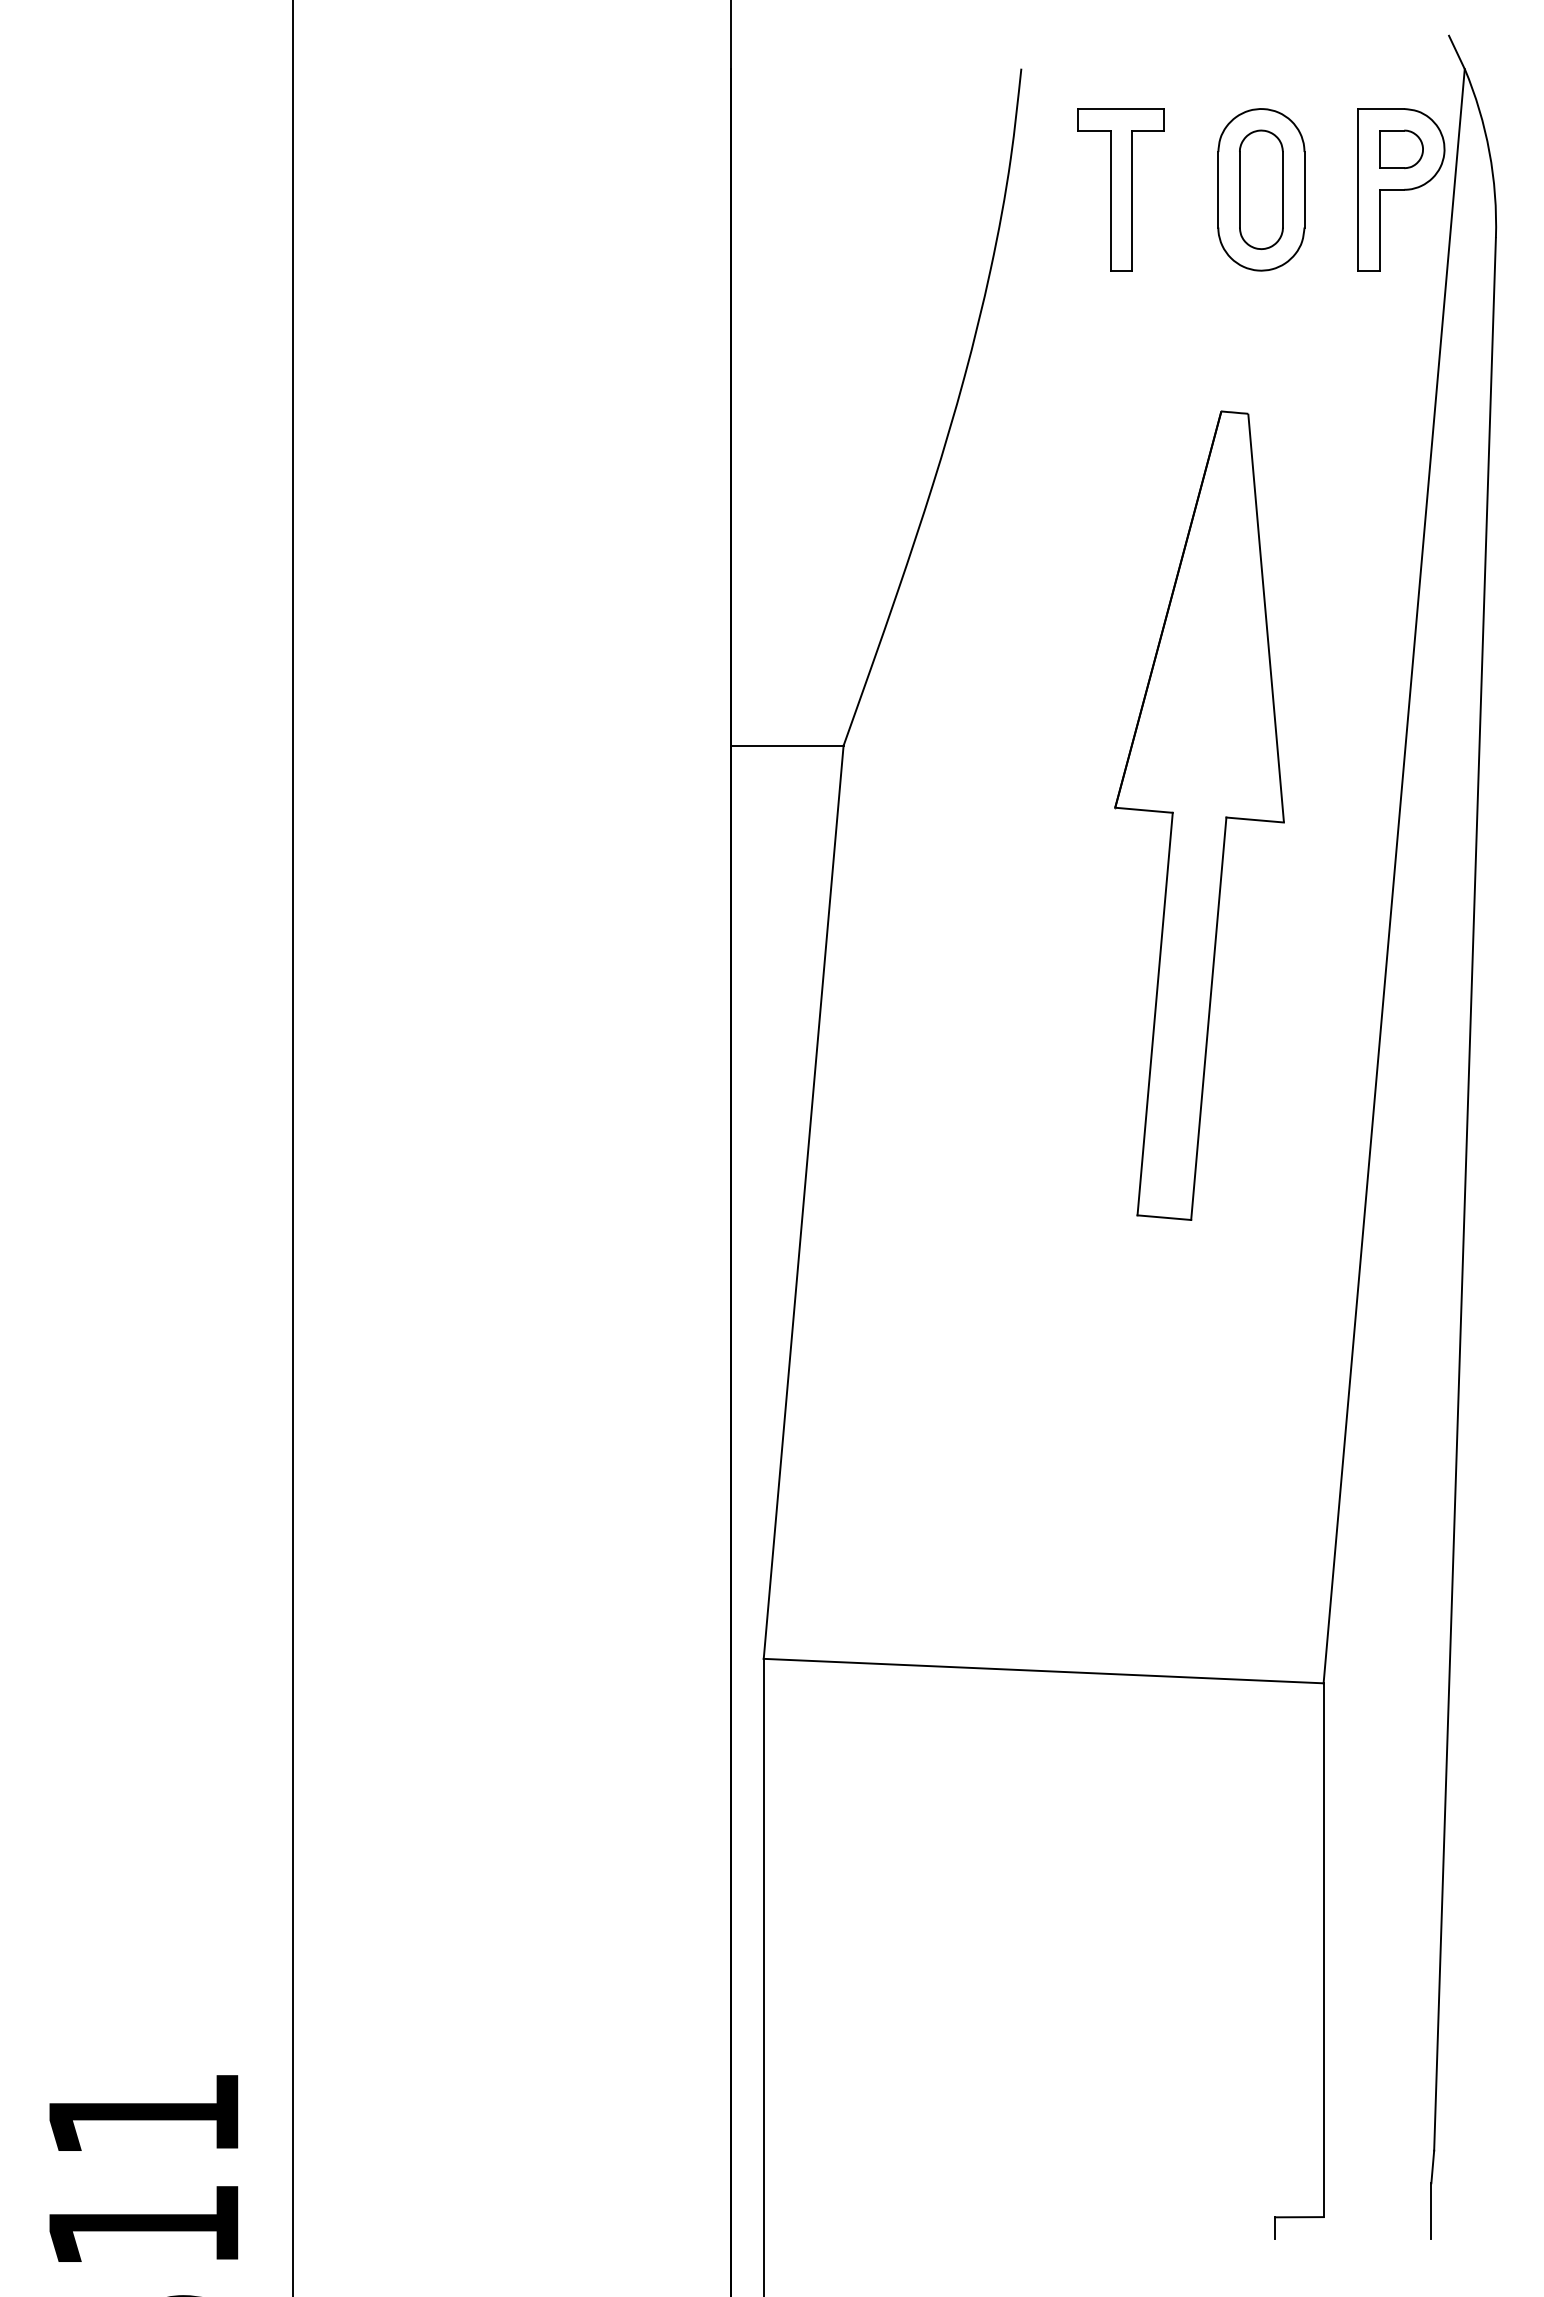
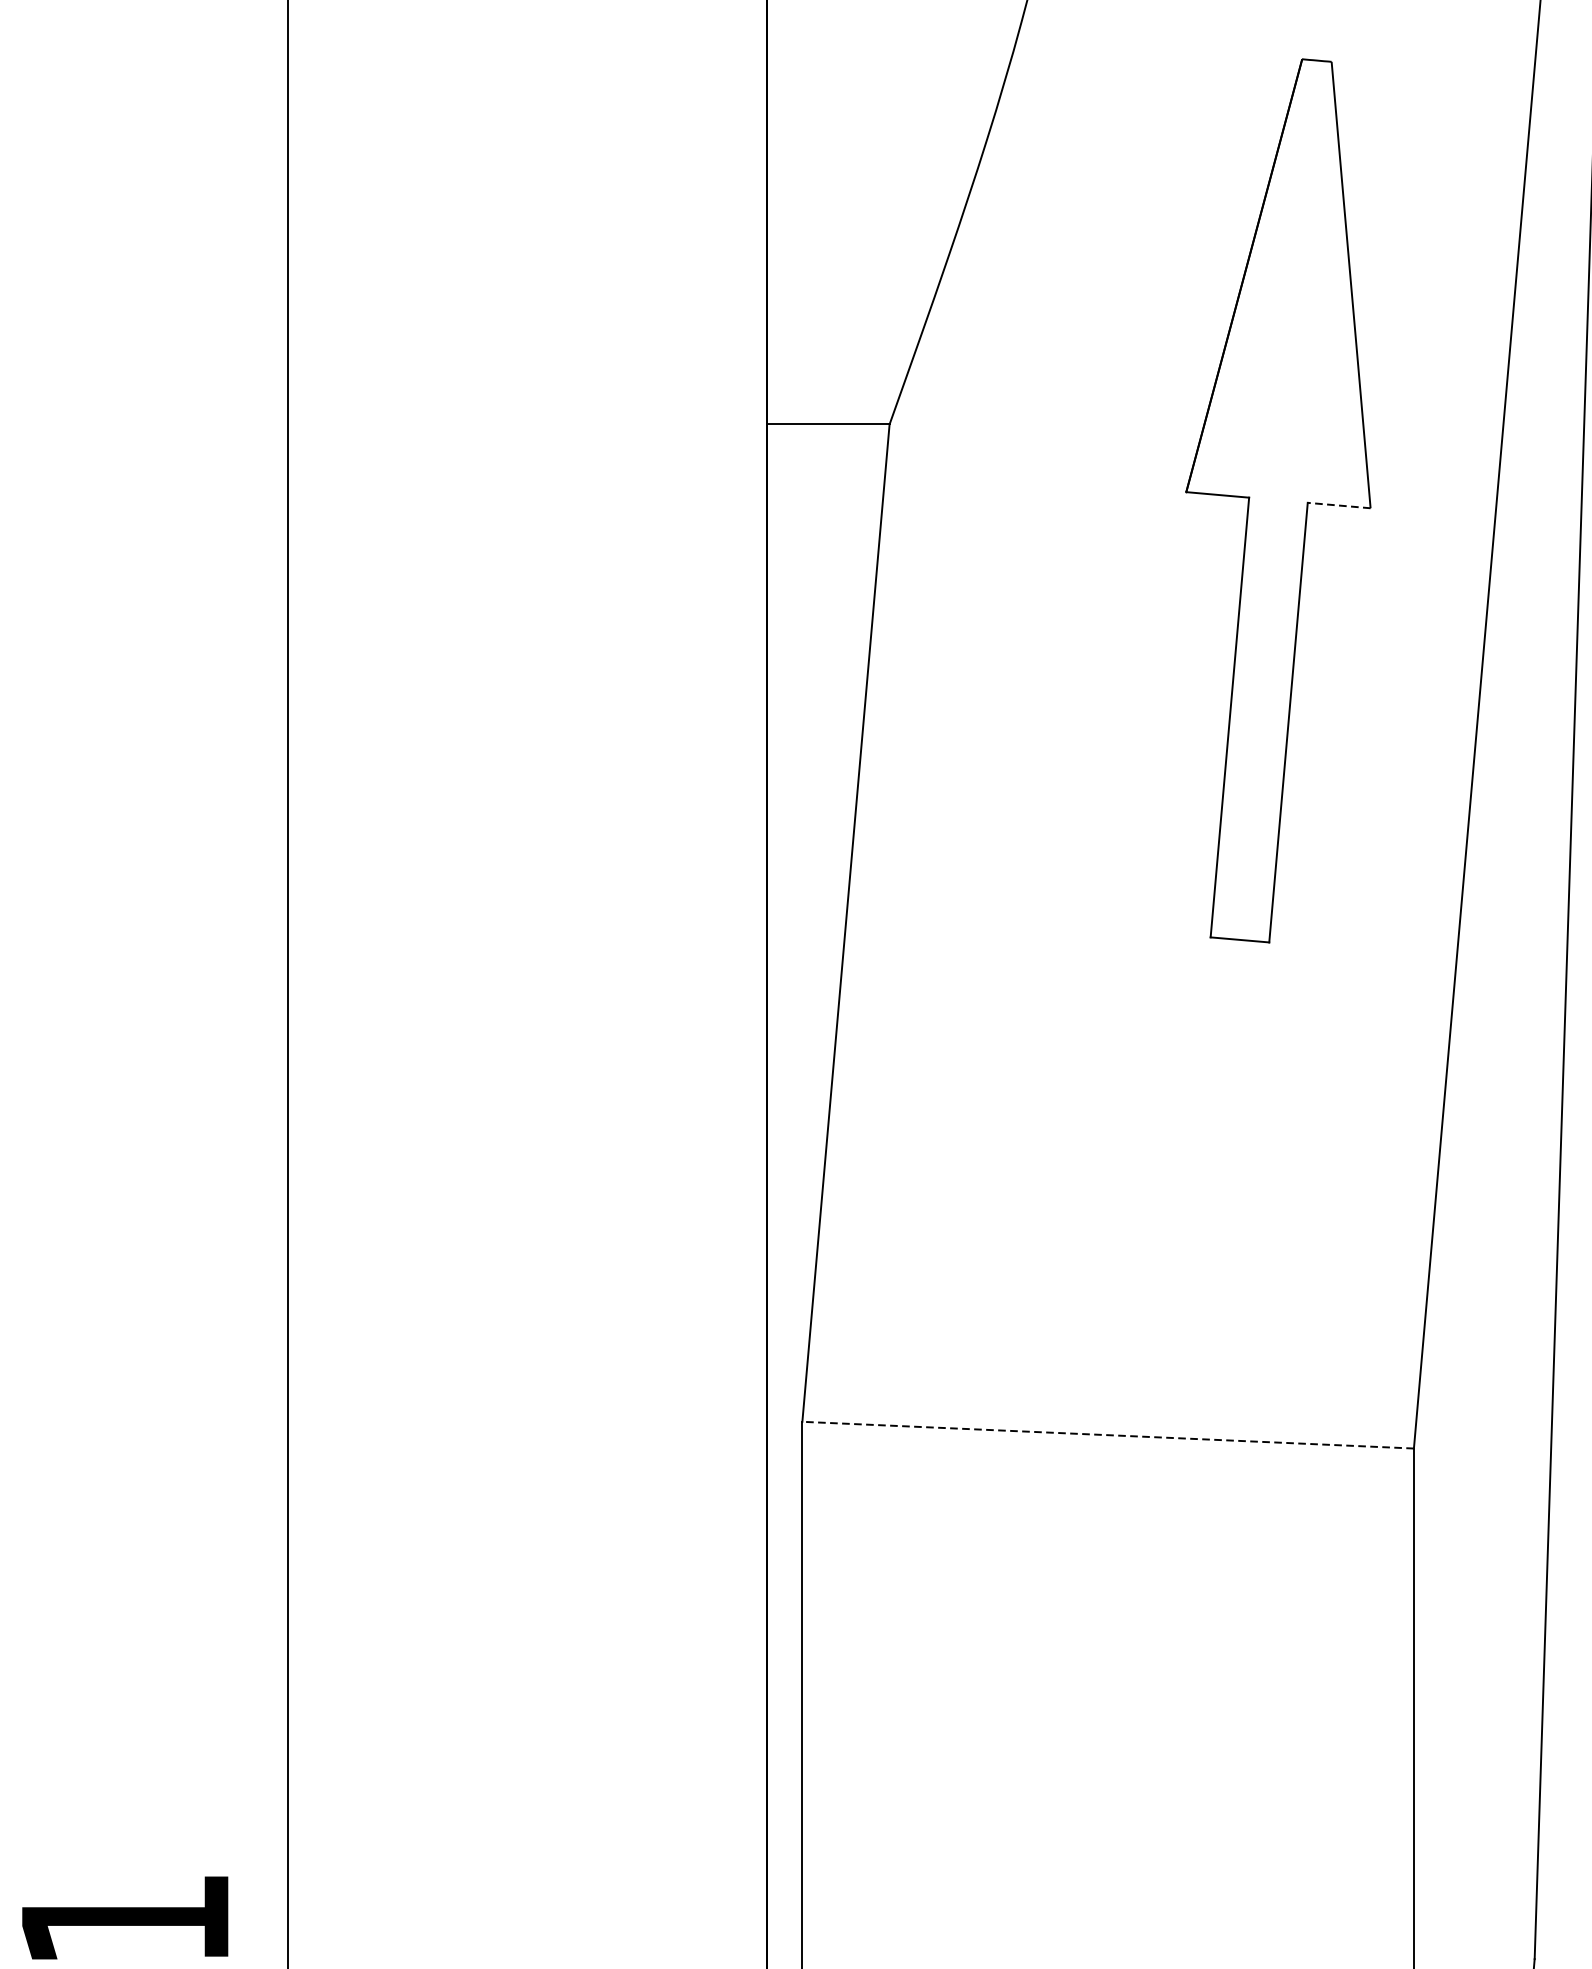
line: (1255, 820) -> (1339, 506), solid -> dashed
line: (1043, 1671) -> (1107, 1435), solid -> dashed

